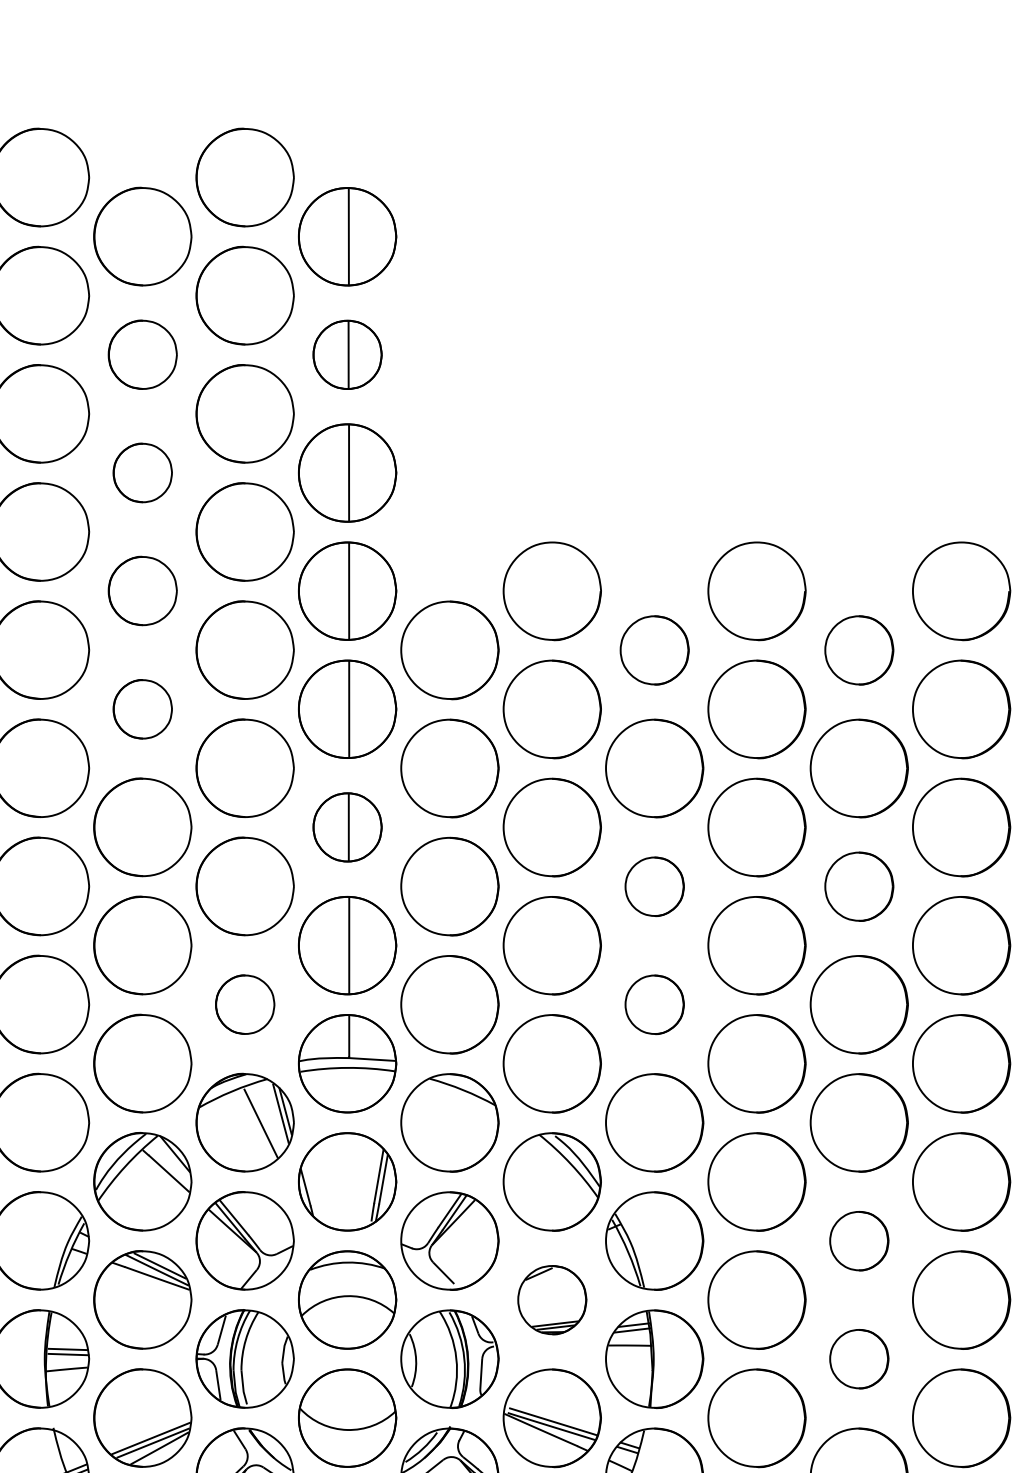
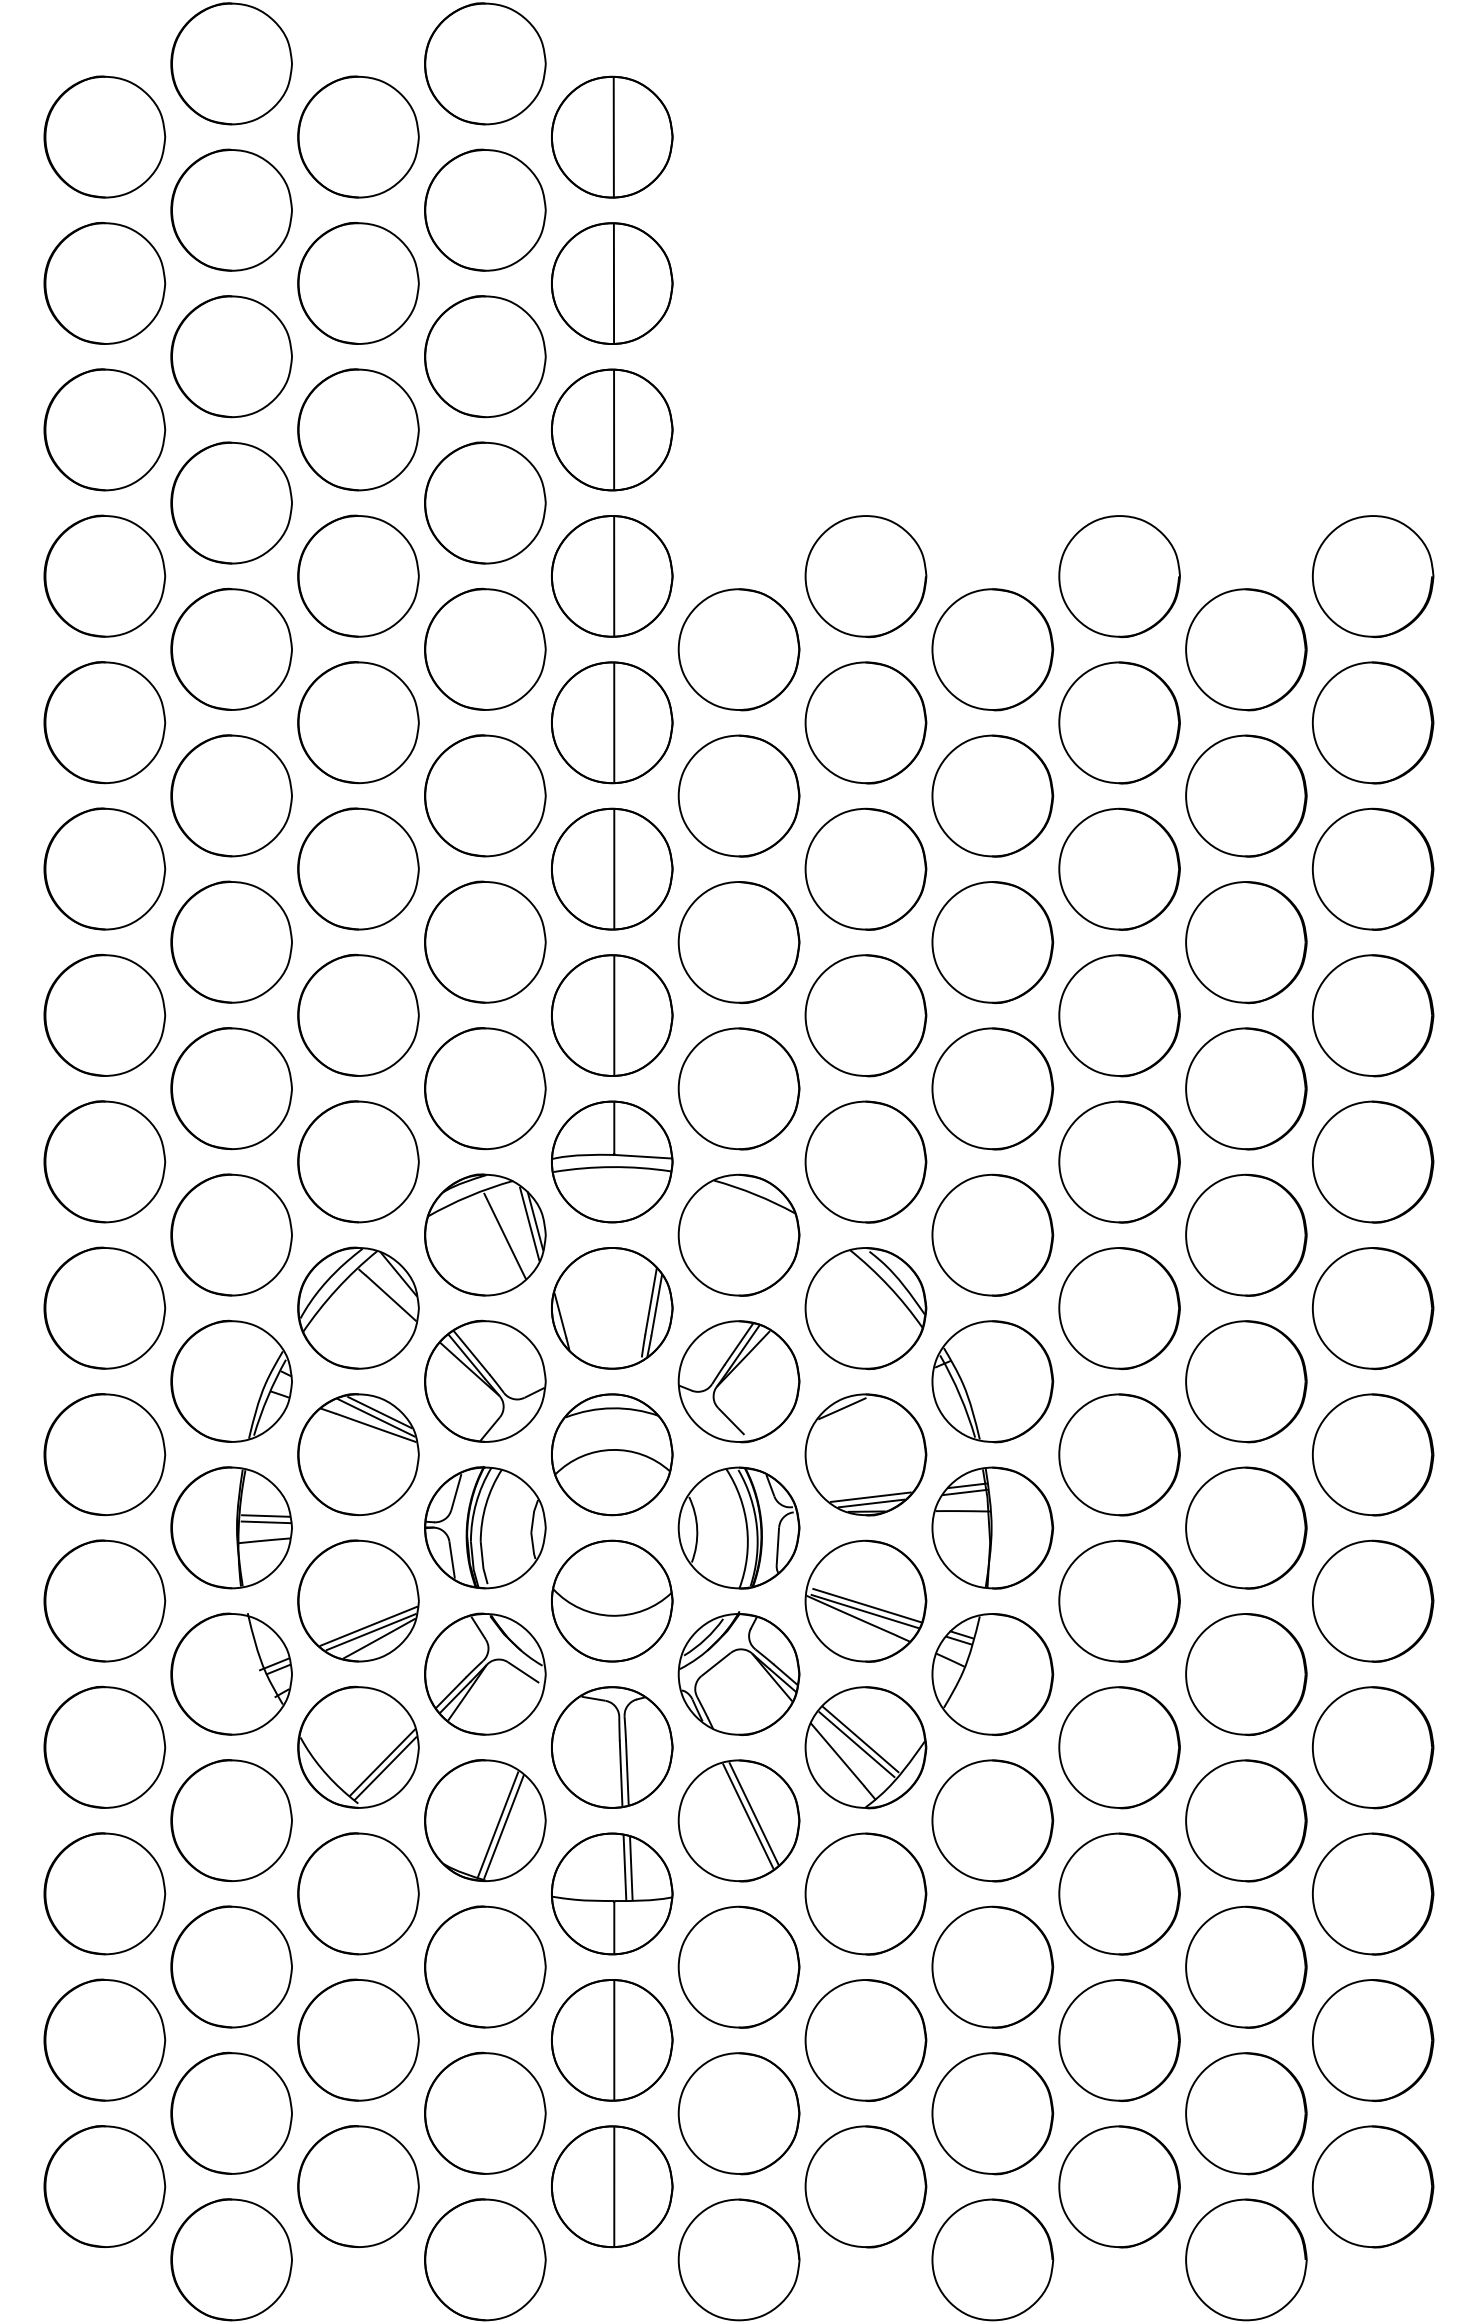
part: (142, 354) -> (358, 283), size x1.43
part: (347, 354) -> (612, 283), size x1.43
part: (142, 472) -> (358, 429), size x1.67
part: (142, 590) -> (358, 575), size x1.43
part: (654, 650) -> (992, 649), size x1.43
part: (859, 650) -> (1246, 649), size x1.43
part: (142, 709) -> (358, 722), size x1.67
part: (347, 826) -> (612, 868), size x1.43
part: (654, 886) -> (992, 942), size x1.67
part: (859, 886) -> (1246, 942), size x1.43
part: (245, 1004) -> (485, 1088), size x1.67
part: (654, 1004) -> (992, 1088), size x1.67
part: (859, 1240) -> (1246, 1381), size x1.67
part: (551, 1299) -> (865, 1454), size x1.43
part: (859, 1358) -> (1246, 1527), size x1.67

